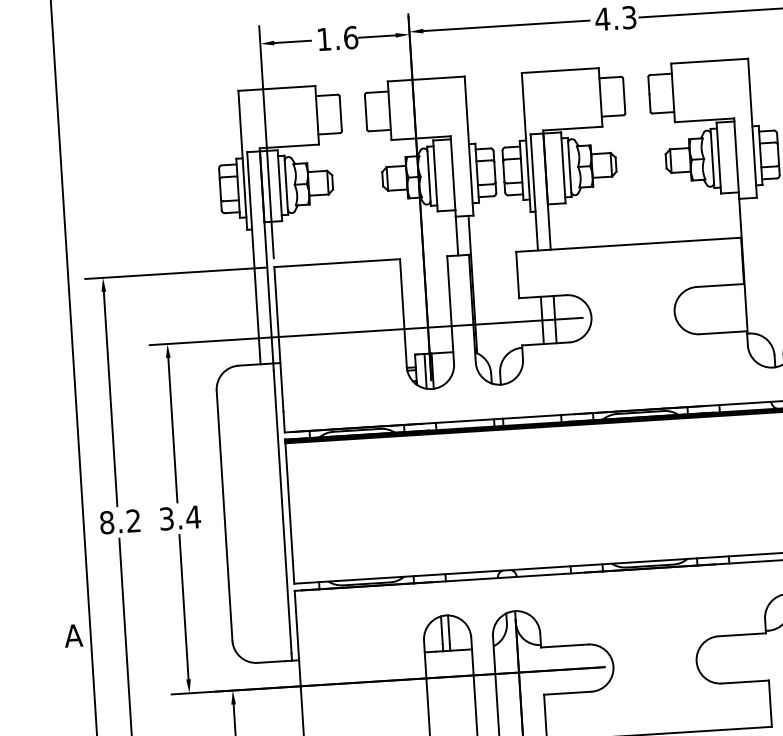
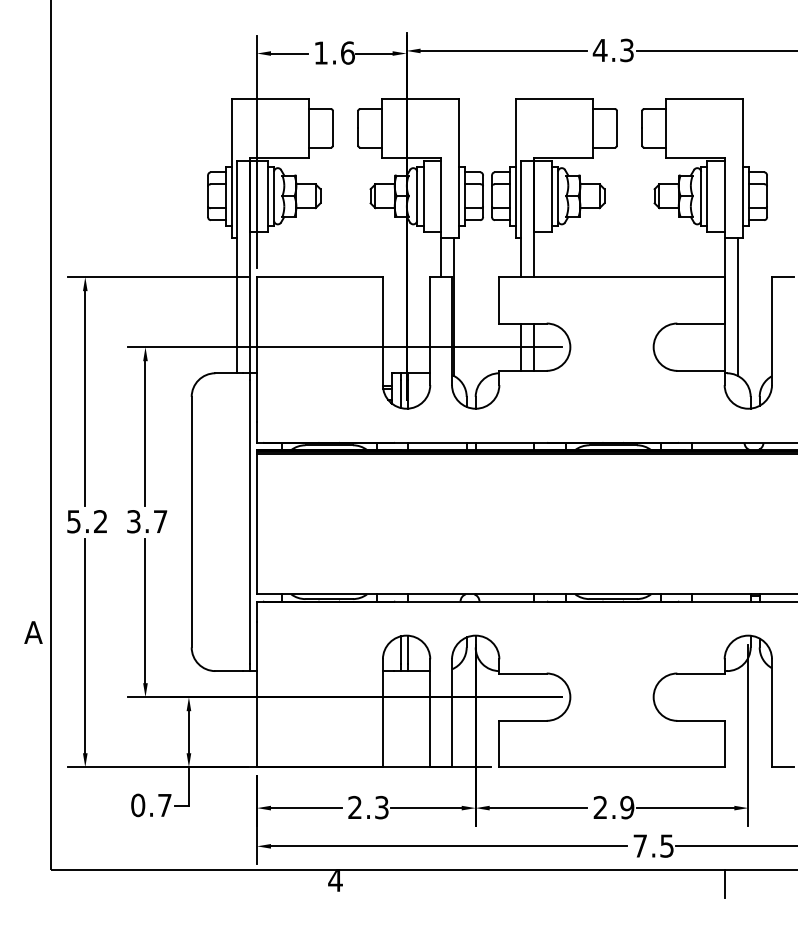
line: (756, 266) -> (738, 306), added
text: (193, 517) -> (160, 521), 3.4 -> 3.7
text: (106, 522) -> (73, 521), 8.2 -> 5.2

